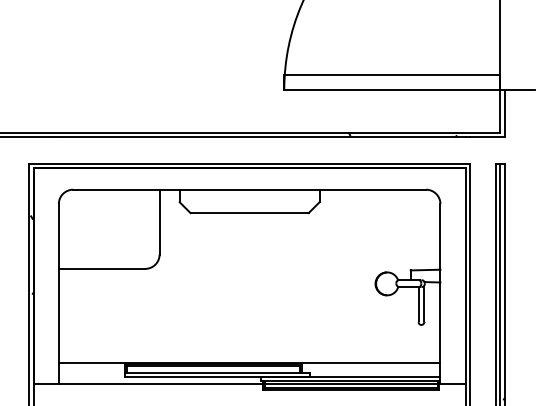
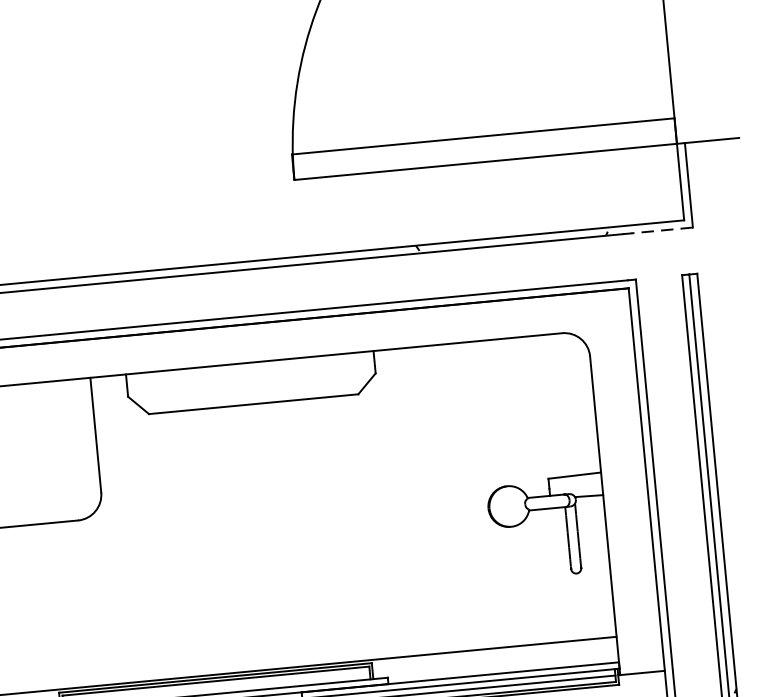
line: (486, 137) -> (660, 230), solid -> dashed

